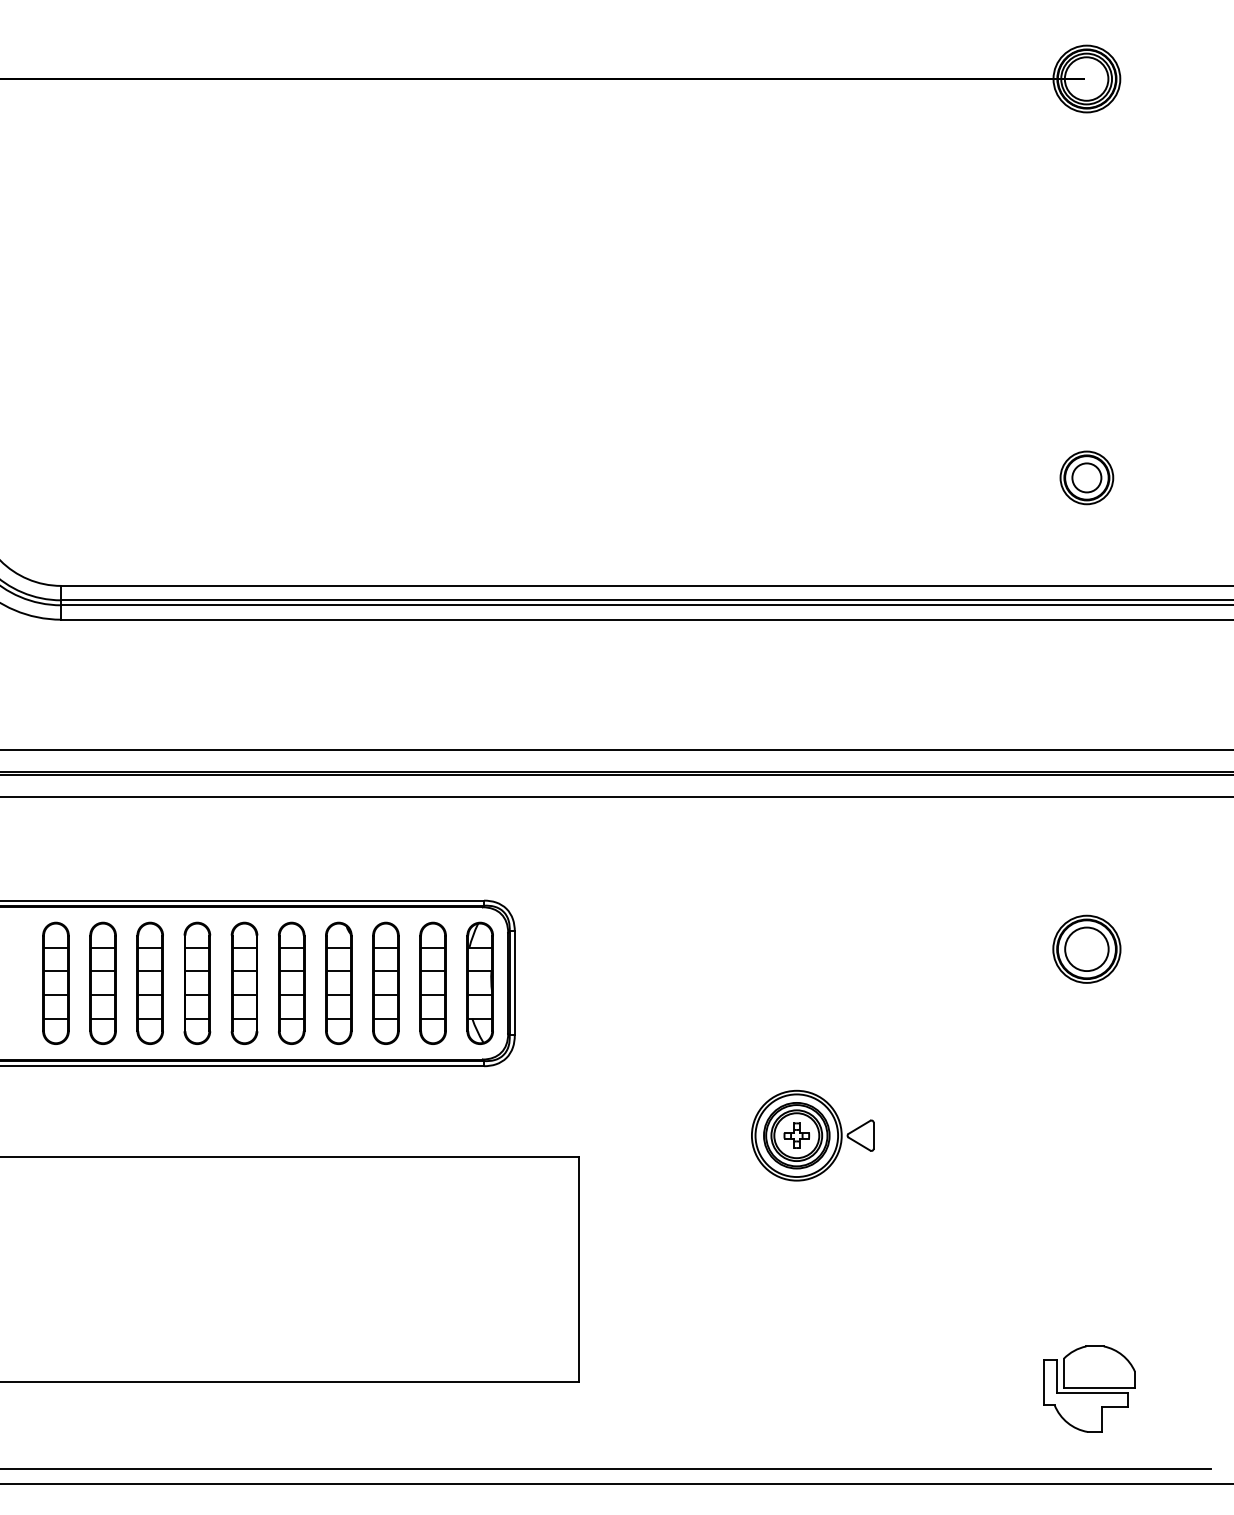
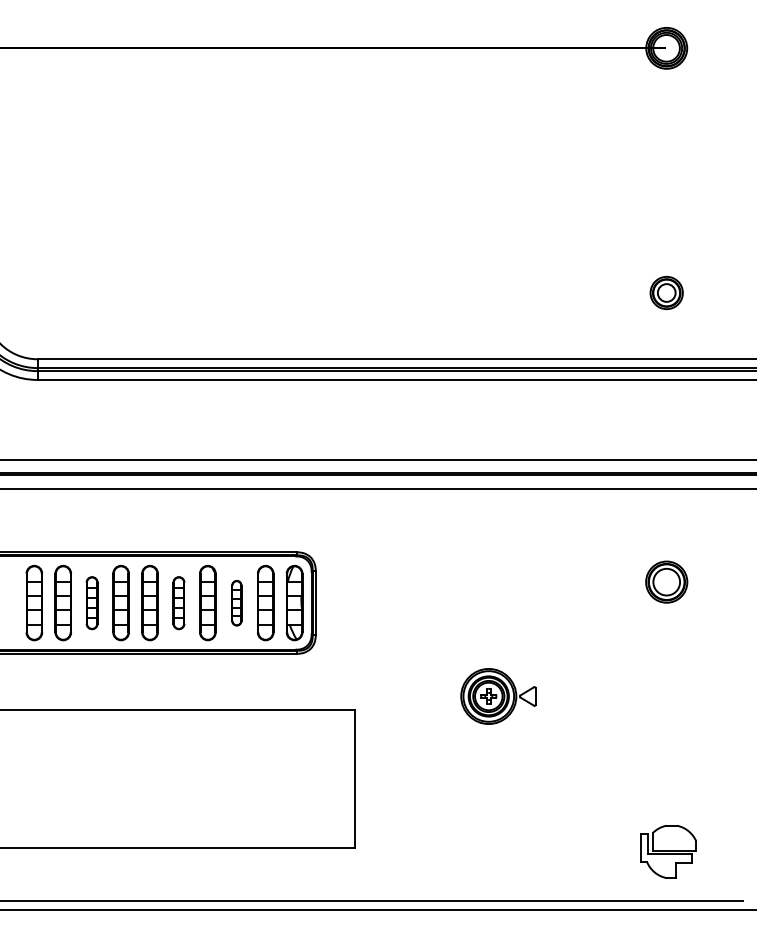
part: (149, 984) -> (91, 603), size x0.7
part: (290, 984) -> (178, 603), size x0.7
part: (385, 984) -> (236, 603), size x0.6

